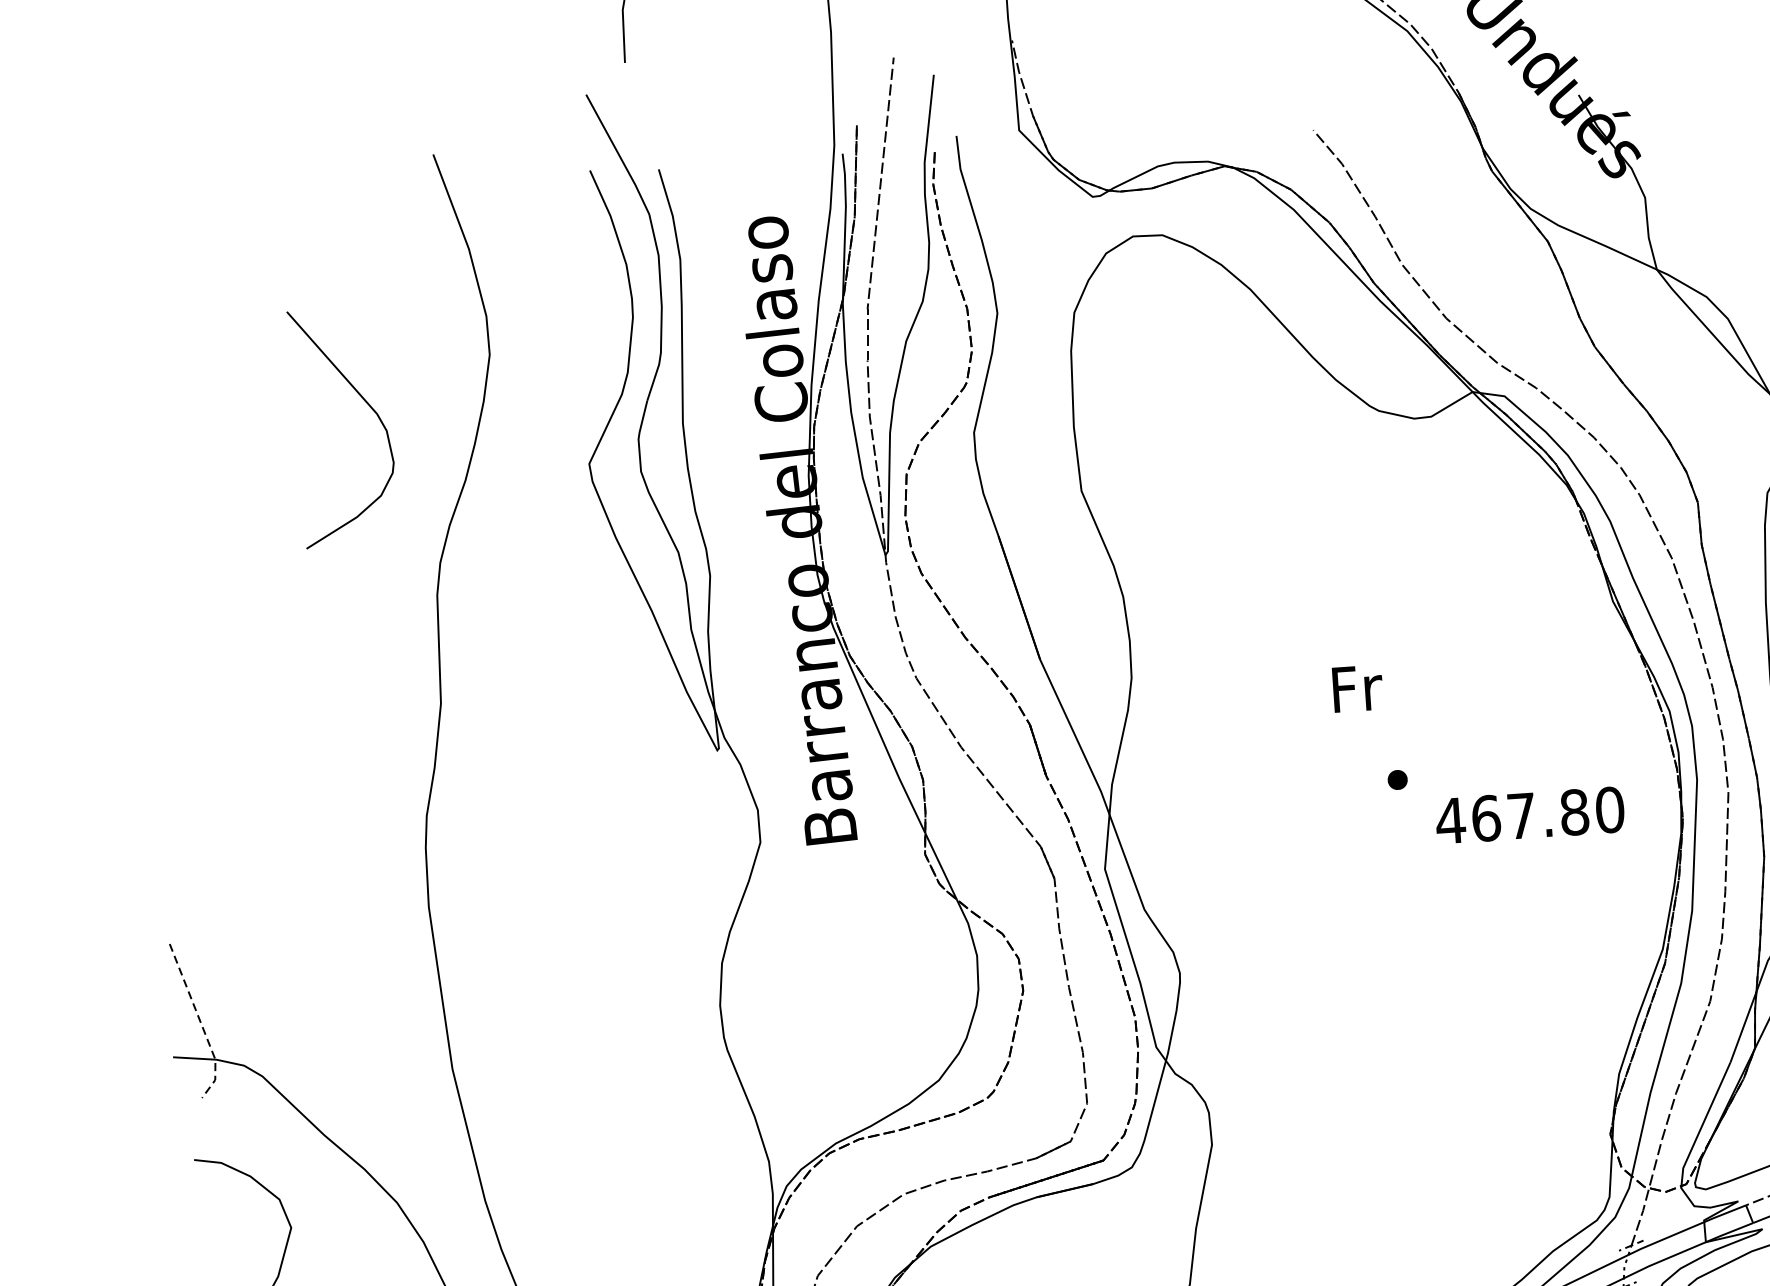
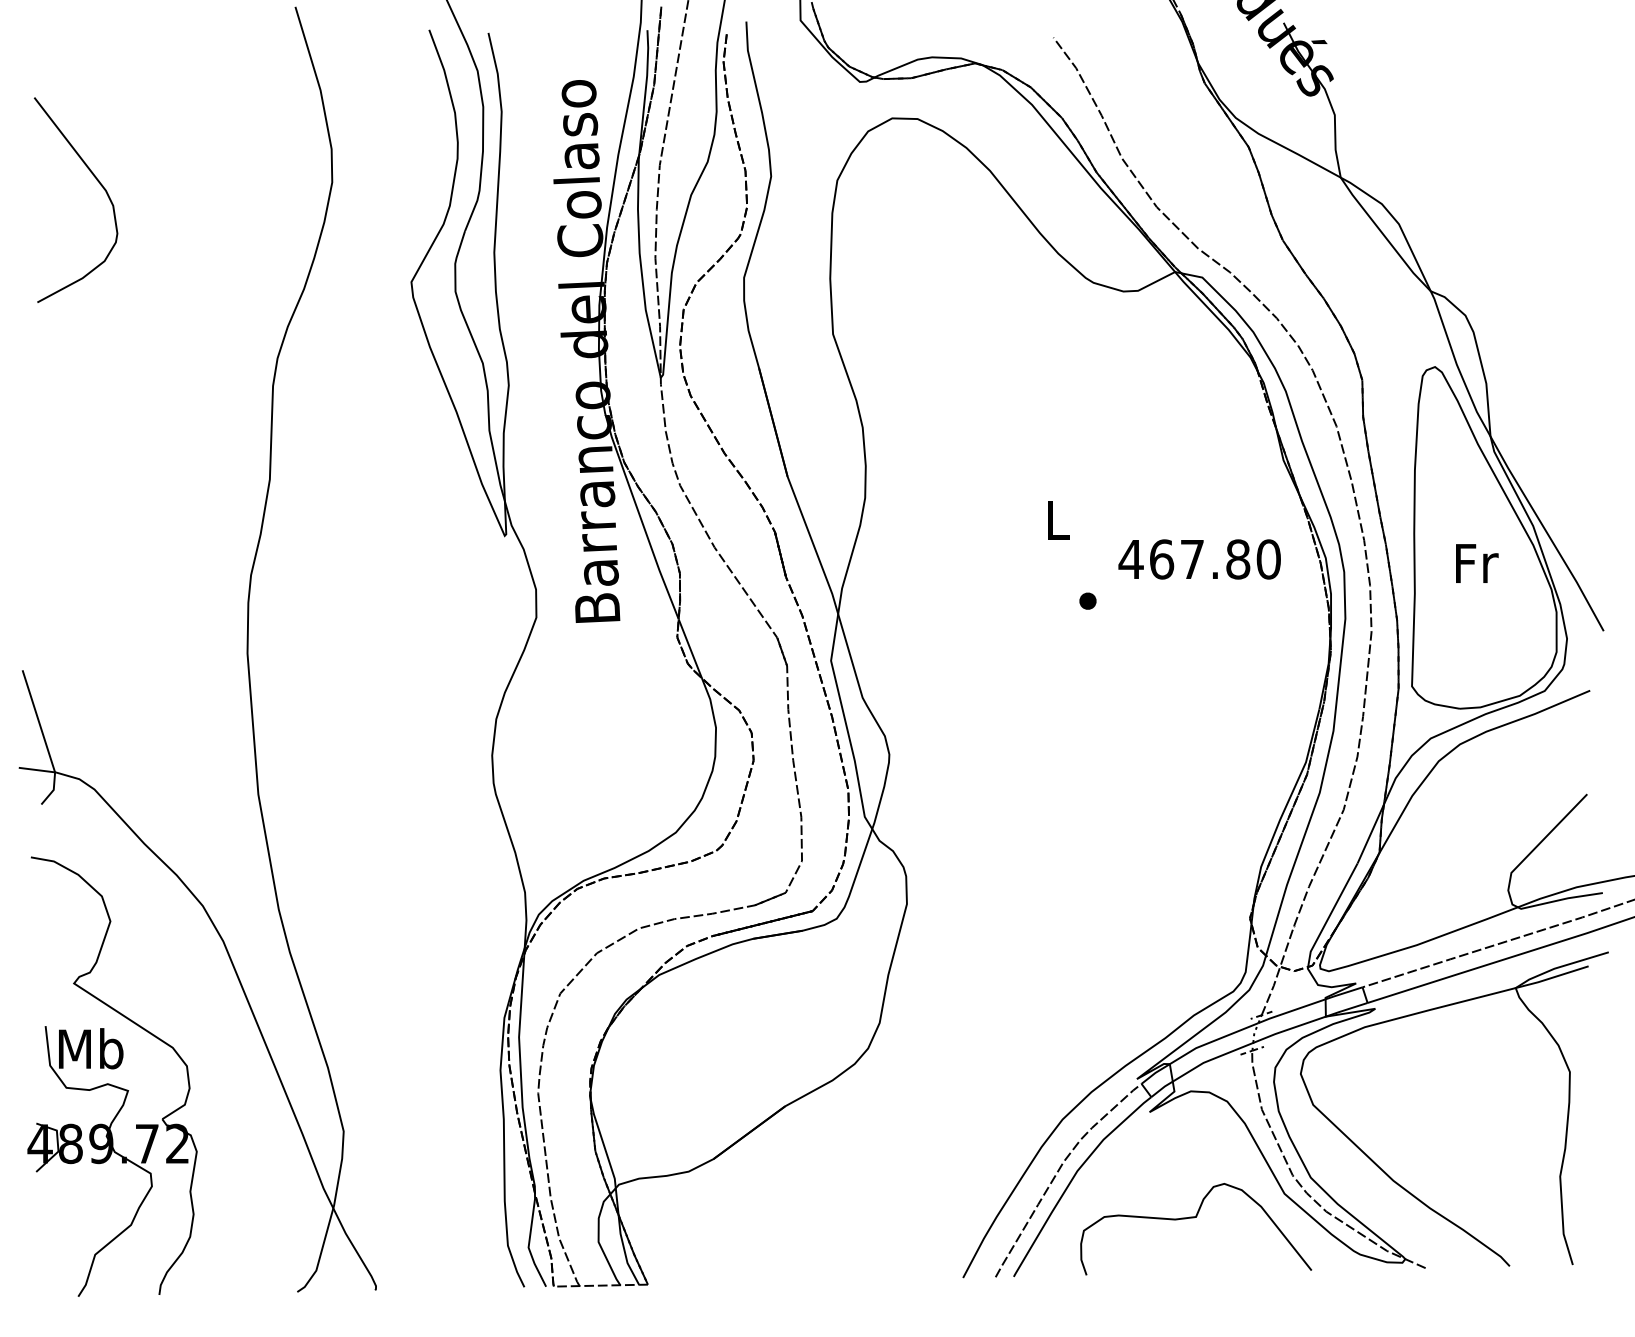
curve: (365, 402) -> (96, 180), moved
text: (1357, 687) -> (1058, 519), Fr -> L
text: (1529, 815) -> (1199, 559), moved
line: (200, 1023) -> (44, 740), dashed -> solid

